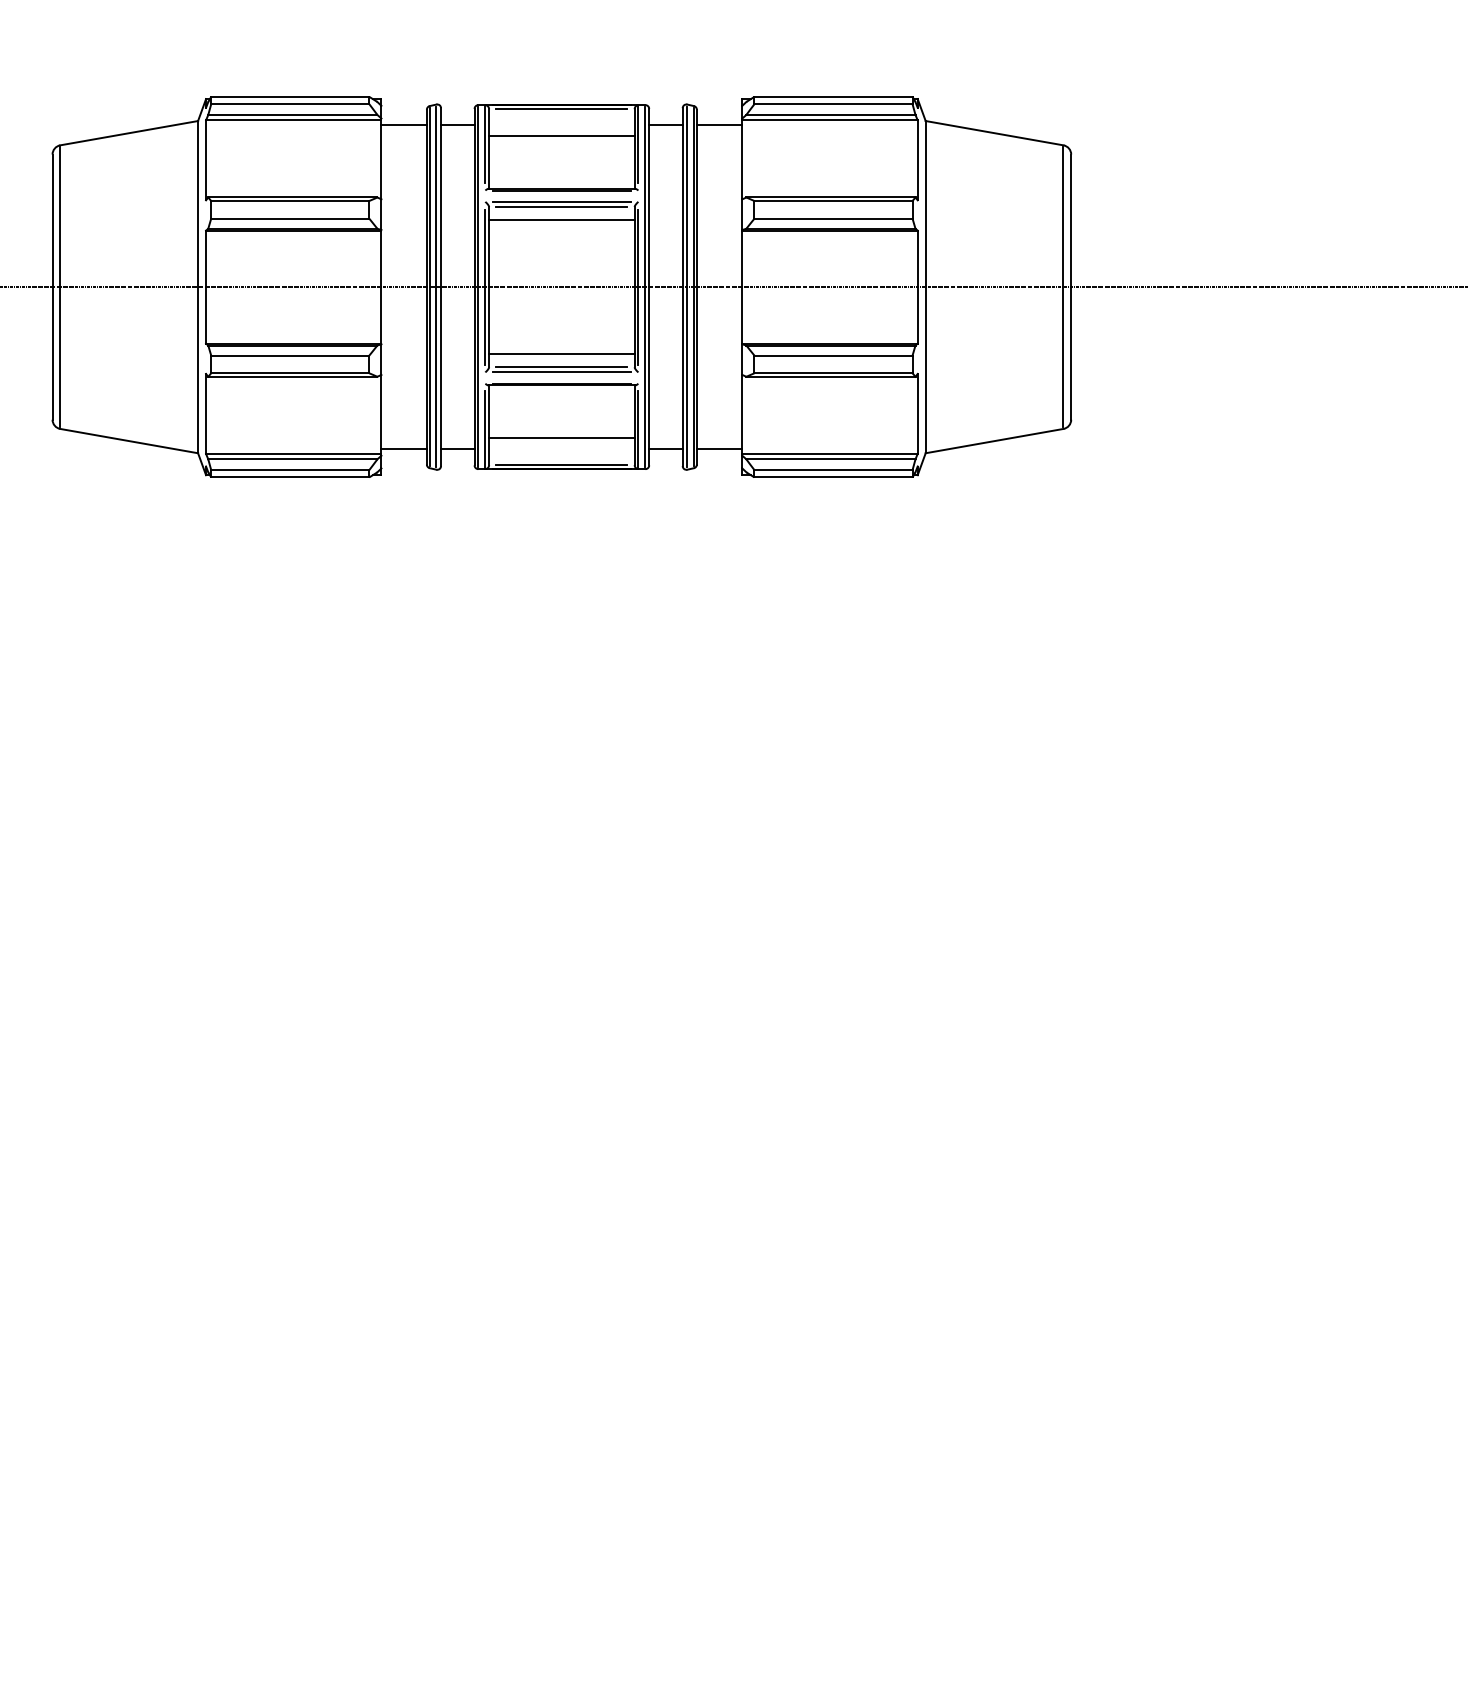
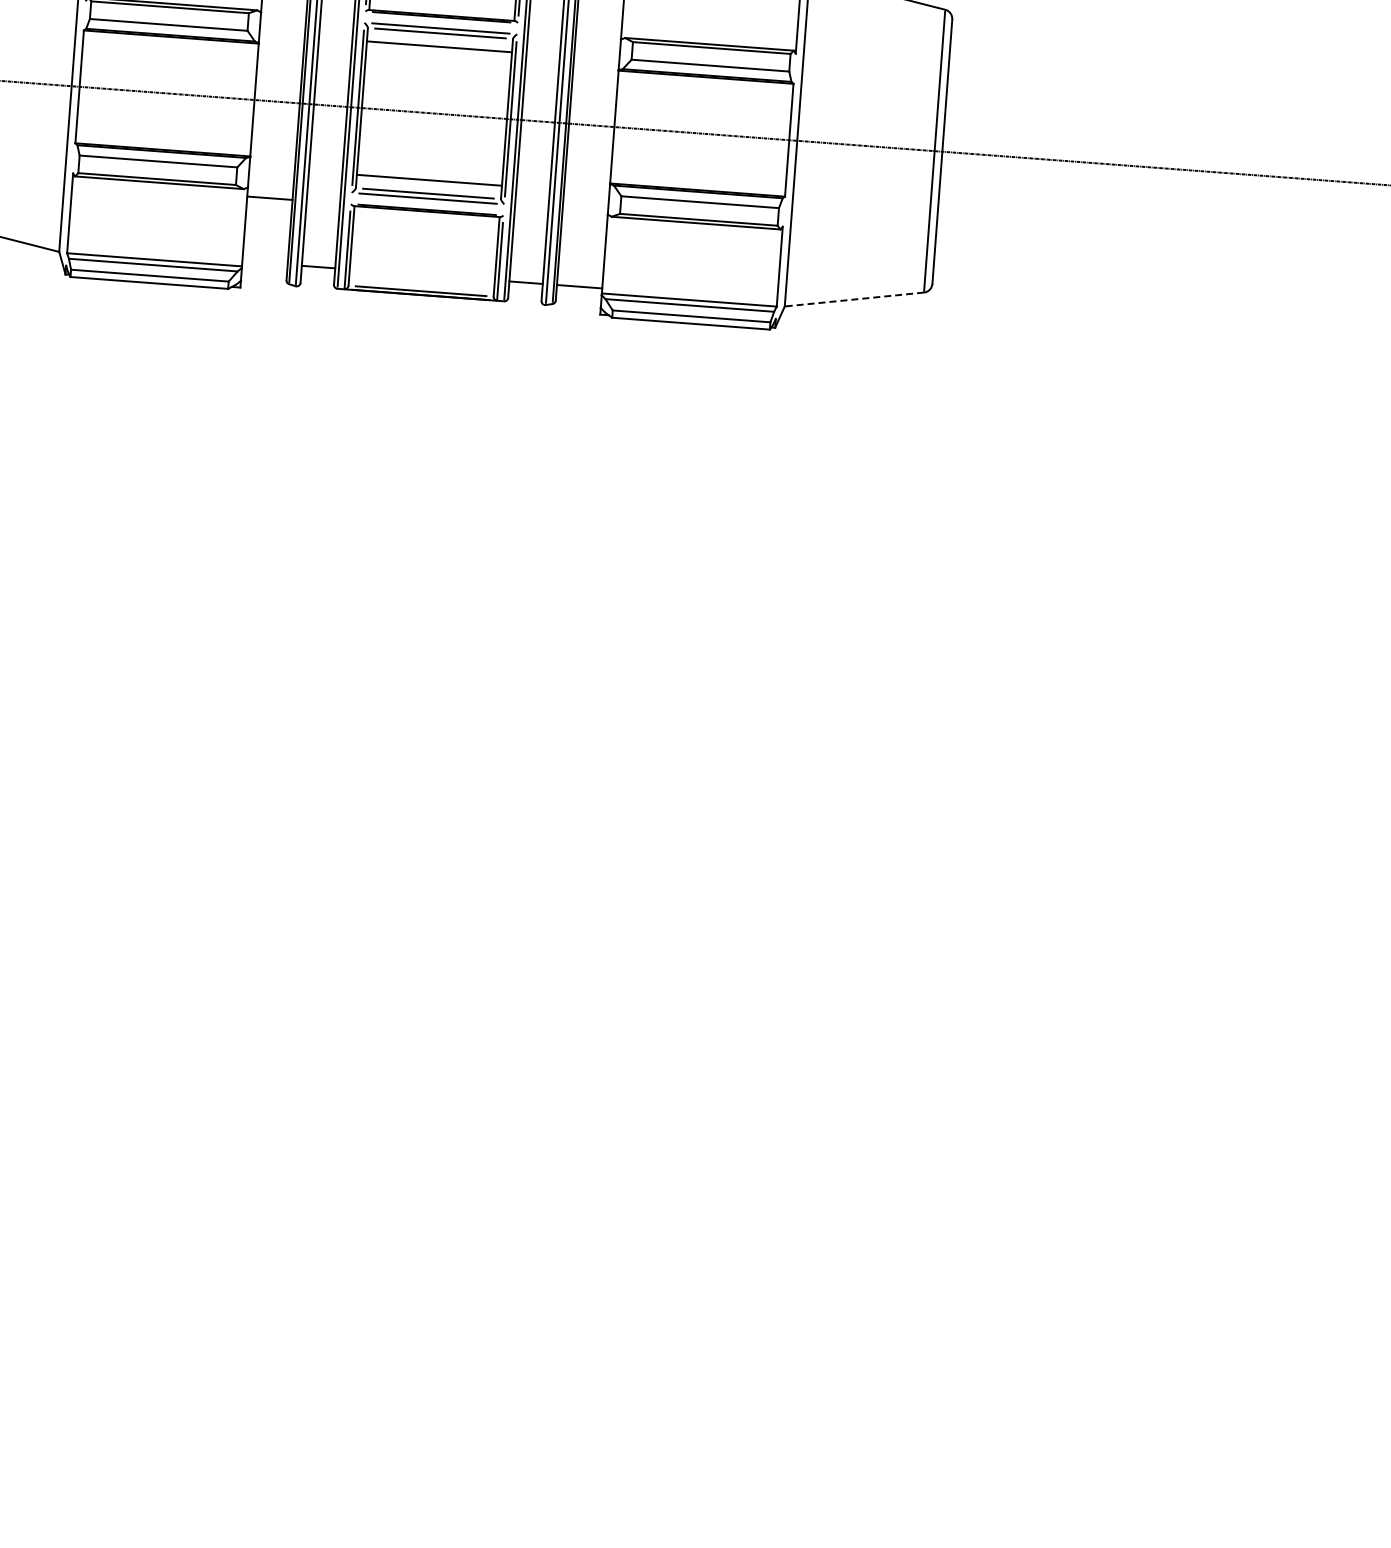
line: (561, 438) -> (422, 264), removed
line: (994, 441) -> (854, 299), solid -> dashed
line: (403, 448) -> (269, 197), moved

